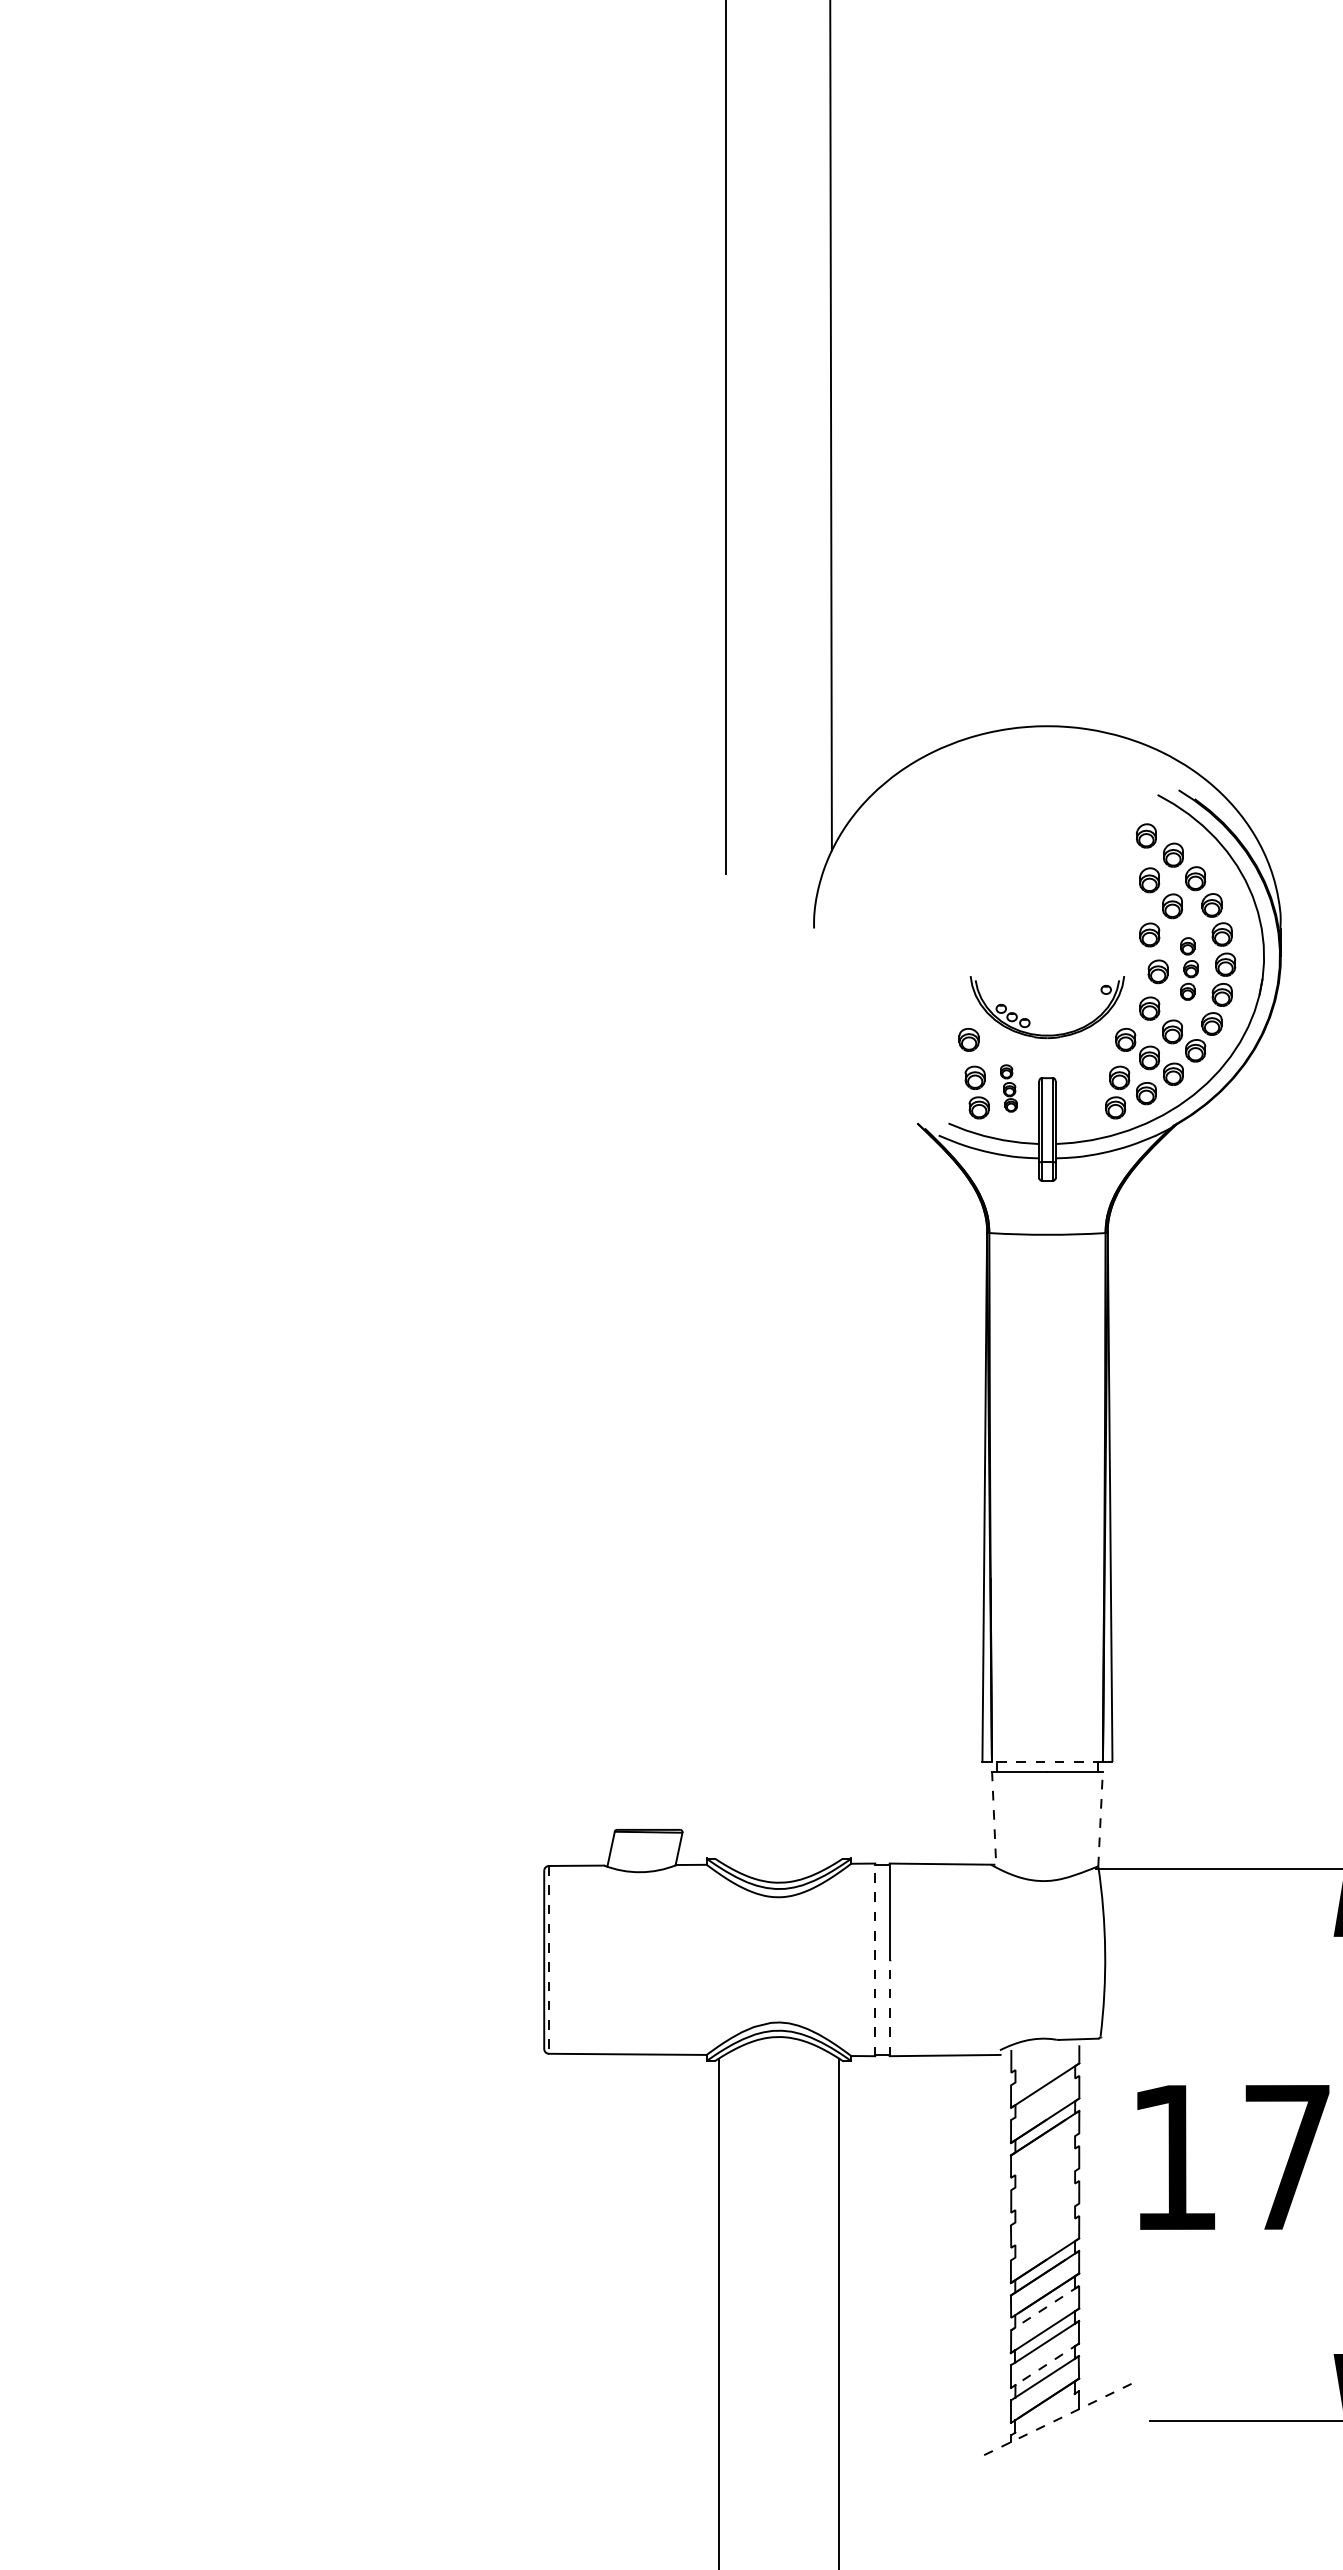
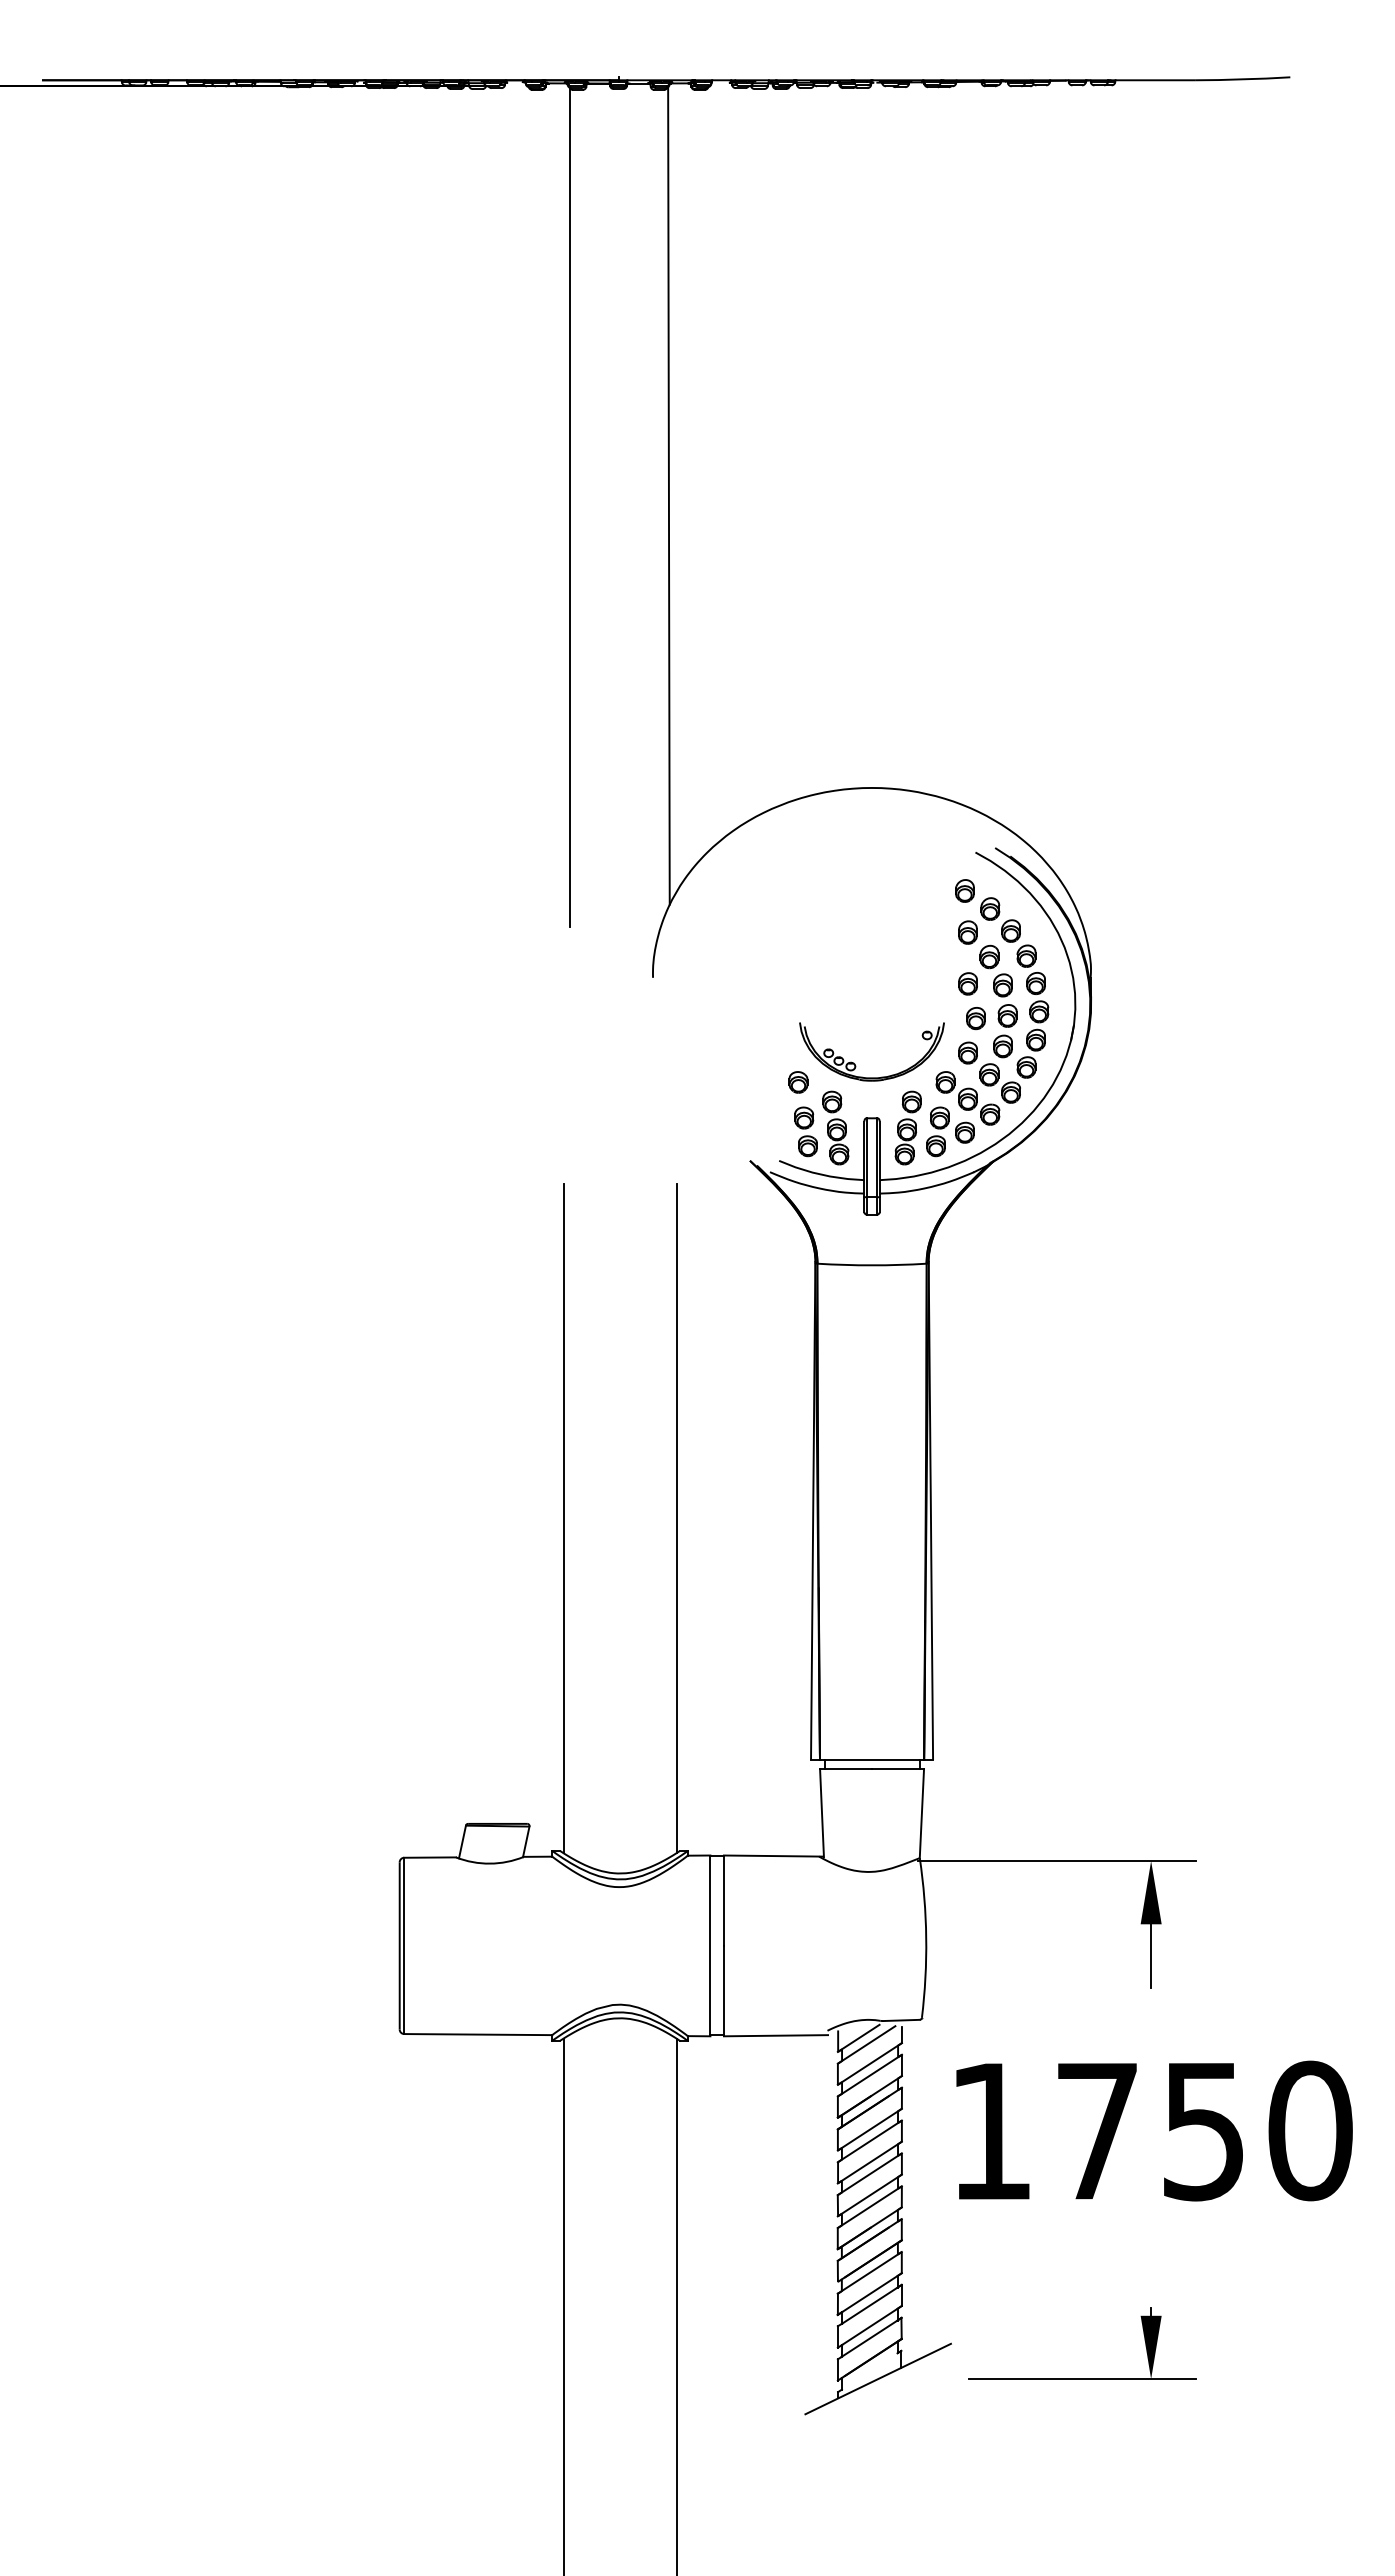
part: (1189, 968) -> (1005, 1015), size x1.43
part: (1008, 1087) -> (835, 1127), size x1.67
part: (1085, 1087) -> (907, 1127), added
line: (718, 1504) -> (563, 1518), added
line: (839, 1504) -> (676, 1518), added
line: (1046, 1762) -> (871, 1760), dashed -> solid
line: (994, 1818) -> (822, 1813), dashed -> solid
line: (1100, 1818) -> (921, 1813), dashed -> solid
line: (875, 1959) -> (710, 1945), dashed -> solid
line: (549, 1960) -> (404, 1946), dashed -> solid
line: (889, 2007) -> (723, 1990), dashed -> solid
line: (1033, 2057) -> (858, 2037), added
line: (1041, 2064) -> (866, 2044), added
line: (1044, 2097) -> (869, 2075), added
line: (1044, 2155) -> (869, 2129), added
line: (1044, 2168) -> (869, 2141), added
line: (1044, 2190) -> (869, 2162), added
line: (1044, 2203) -> (869, 2174), added
line: (1044, 2225) -> (869, 2195), added
line: (1044, 2238) -> (869, 2207), added
line: (1044, 2308) -> (869, 2273), dashed -> solid
line: (1046, 2364) -> (871, 2325), dashed -> solid
line: (1054, 2421) -> (878, 2379), dashed -> solid

